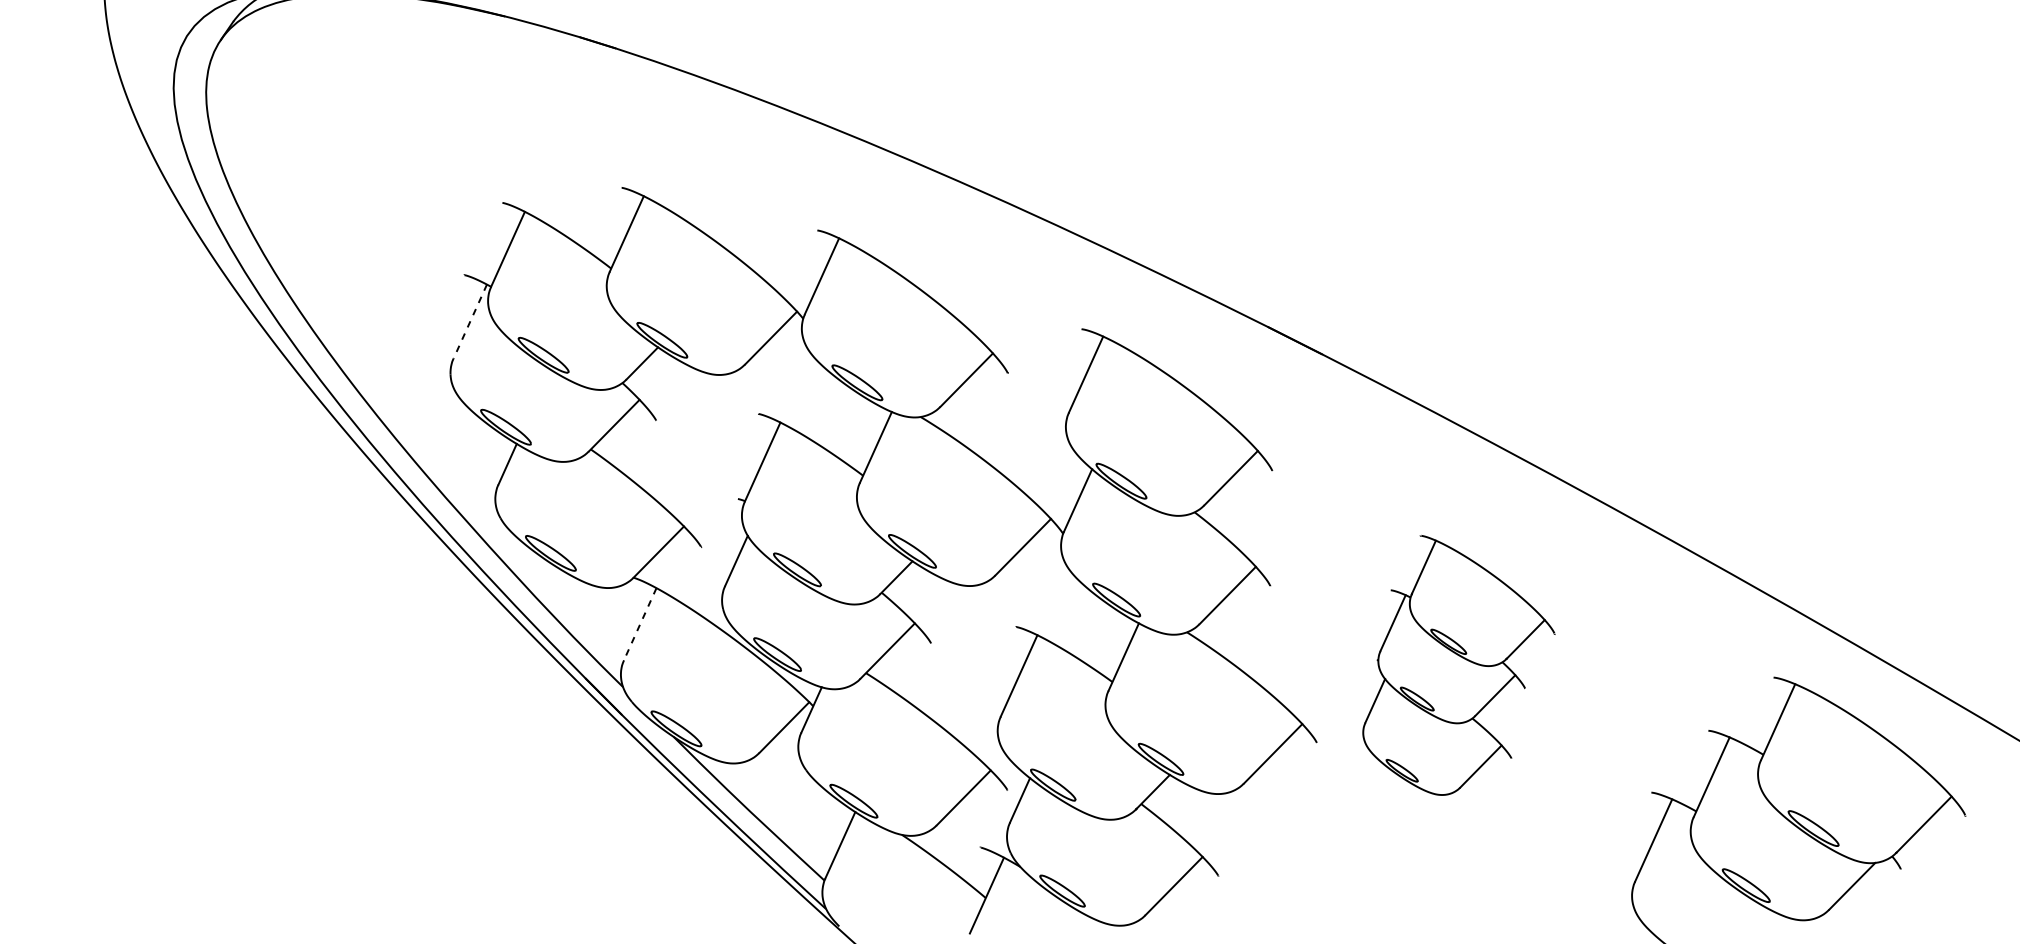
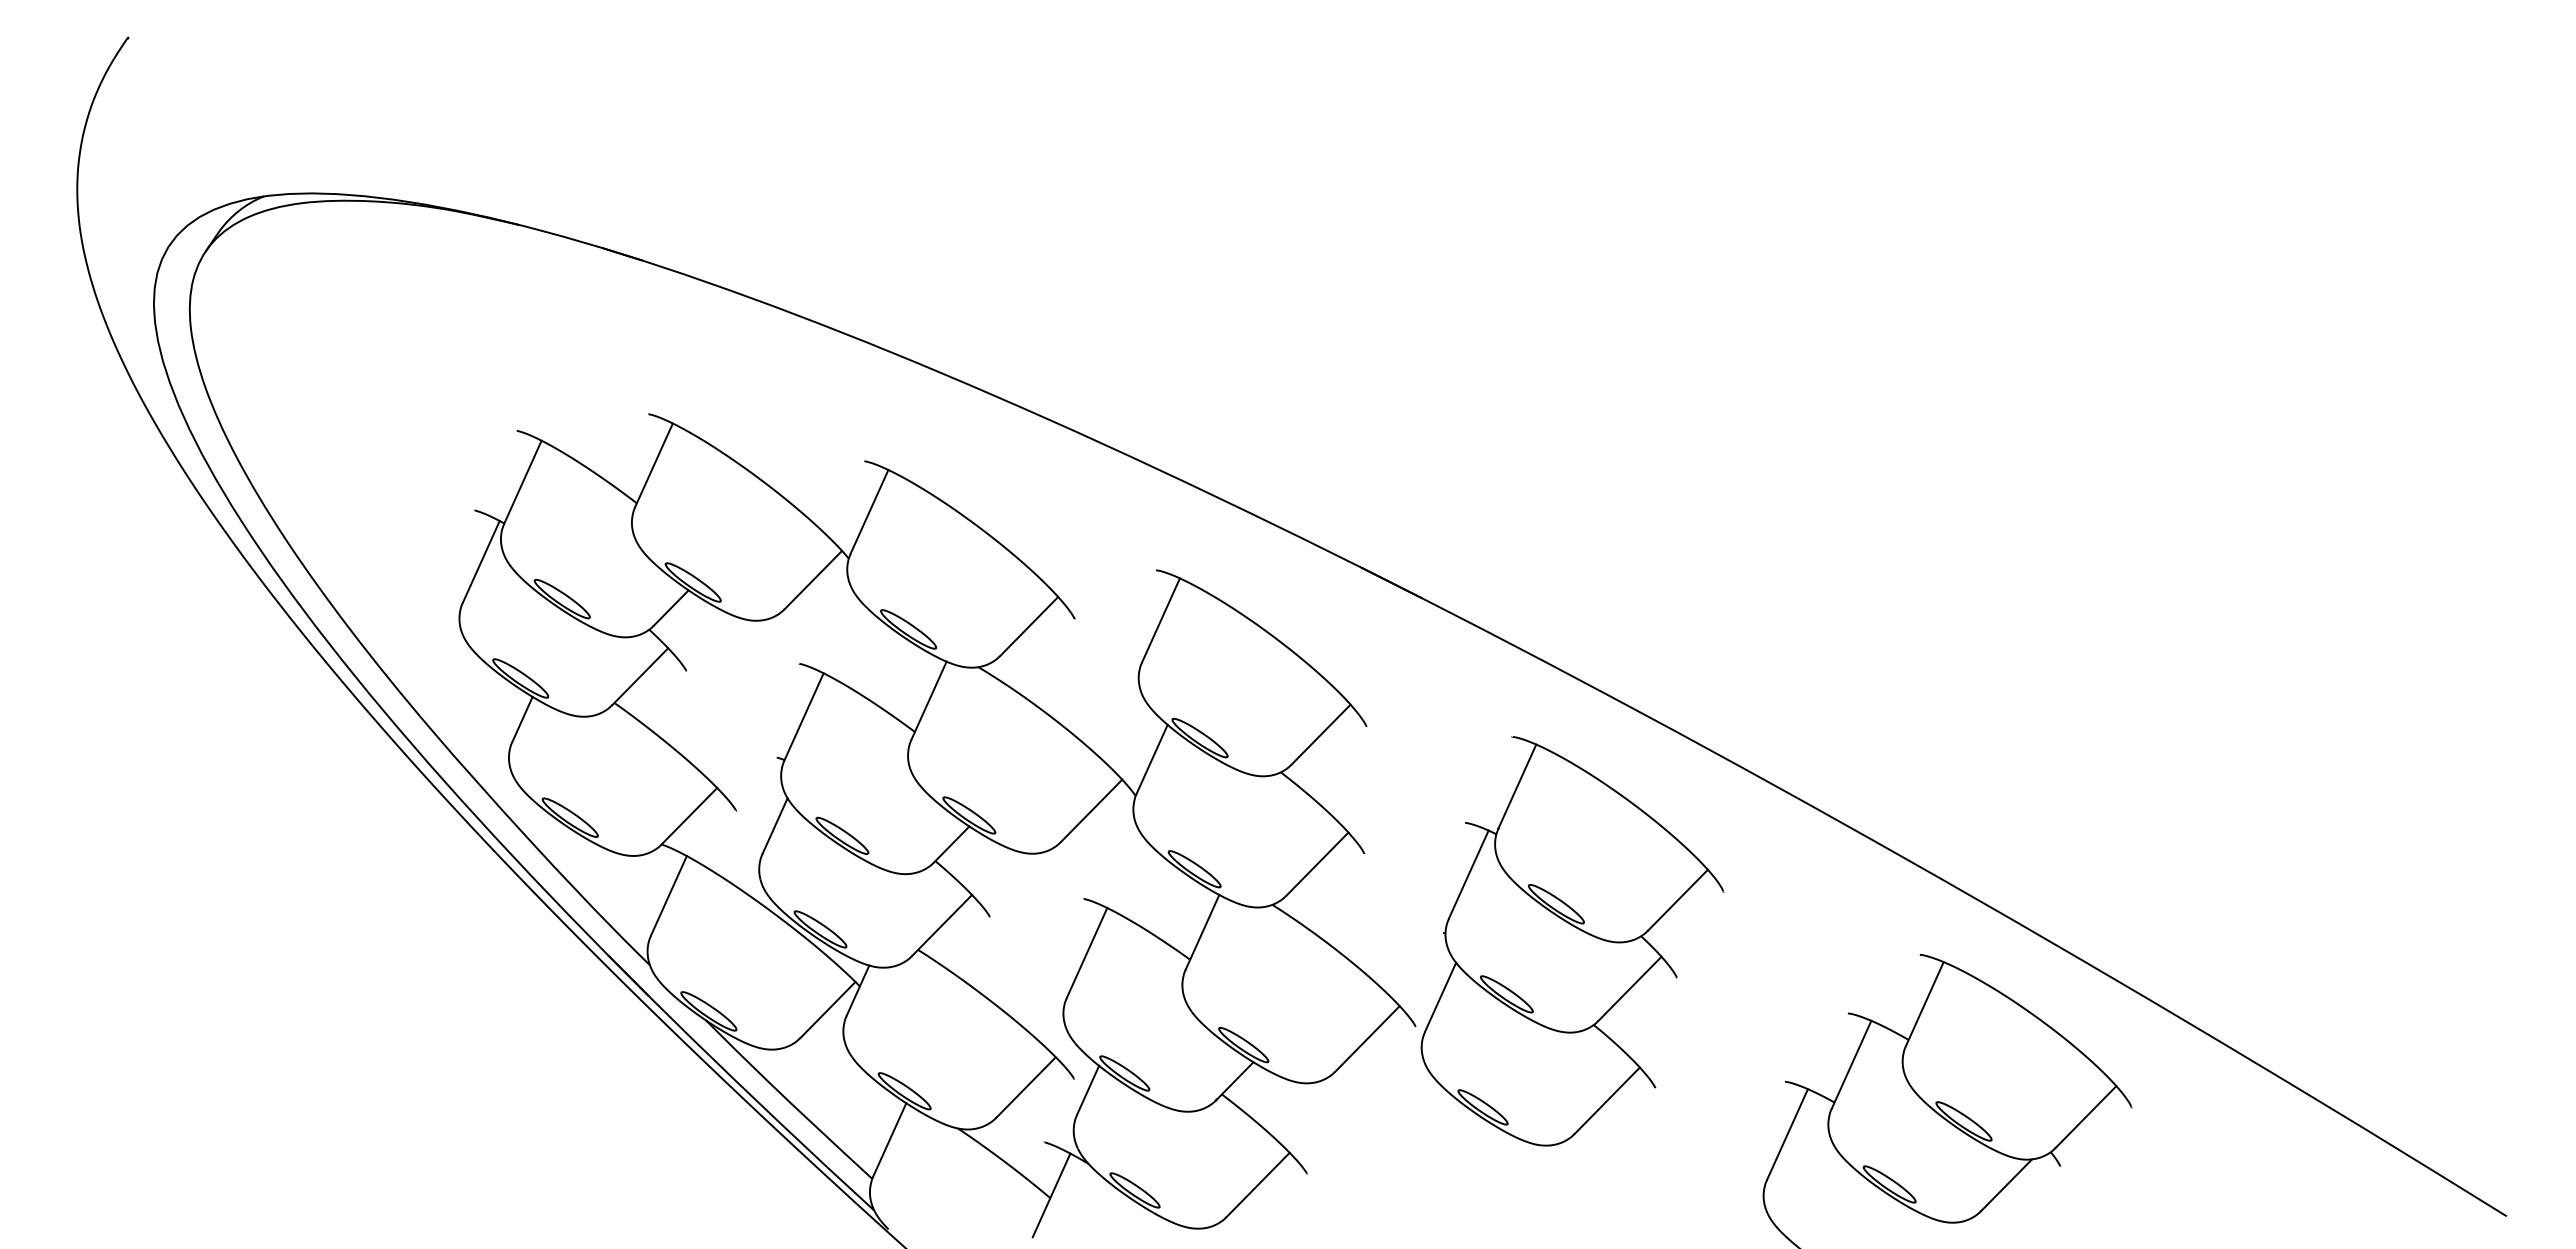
line: (470, 321) -> (481, 561), dashed -> solid
line: (639, 623) -> (668, 895), dashed -> solid
part: (1458, 665) -> (1572, 941), size x1.43

